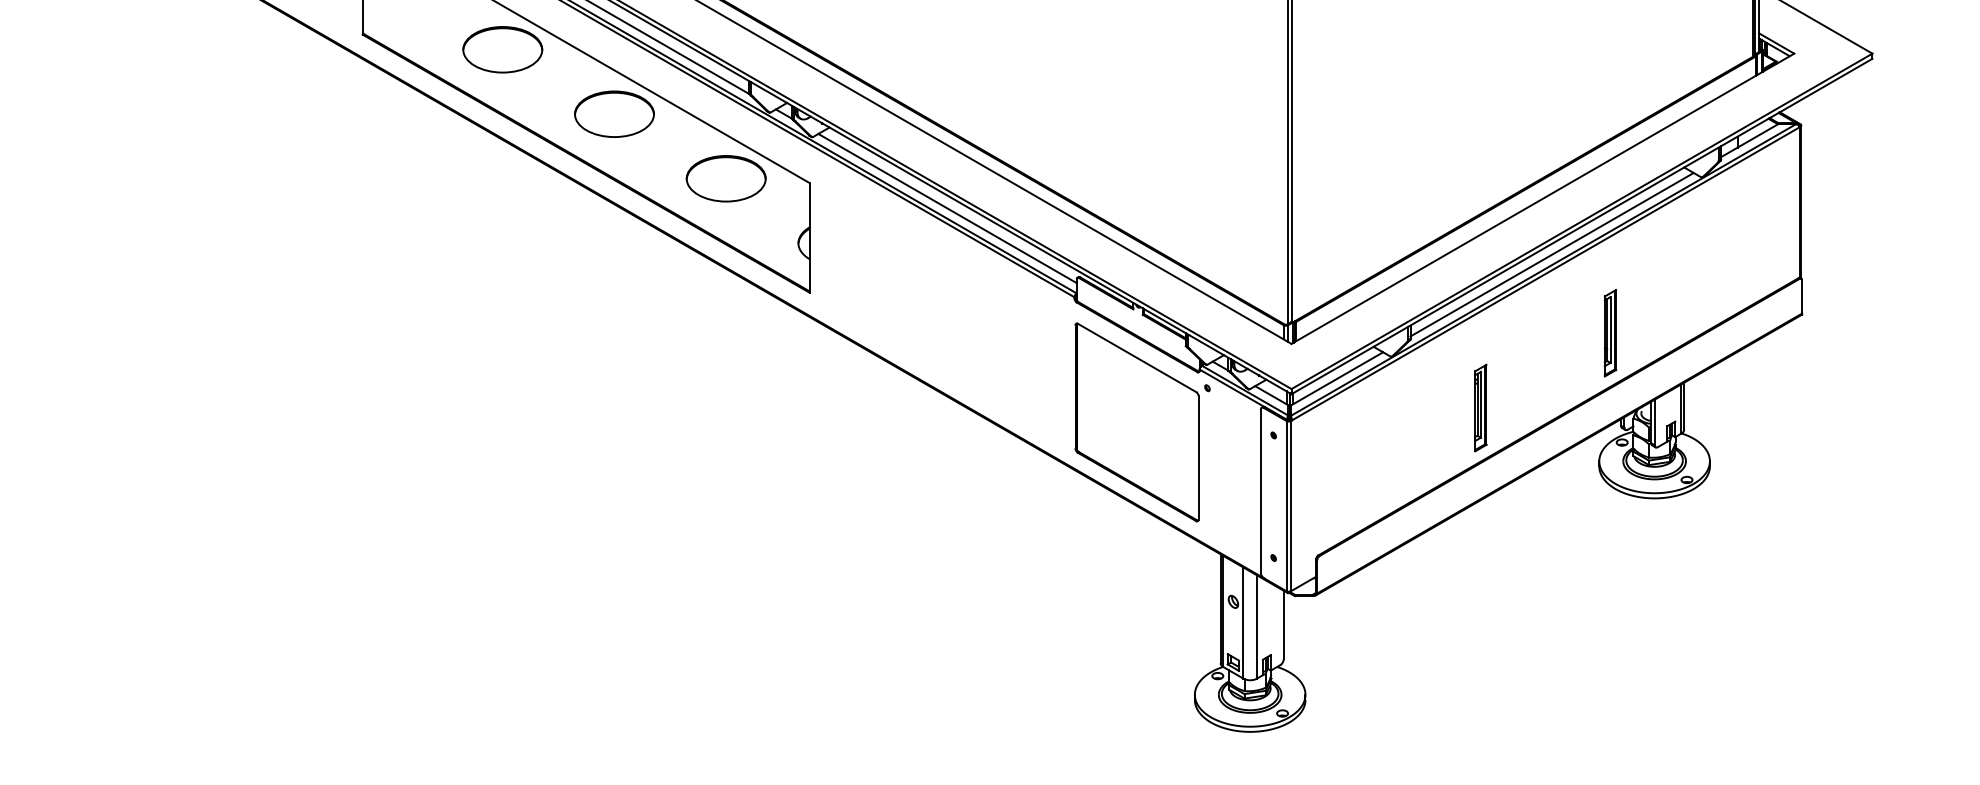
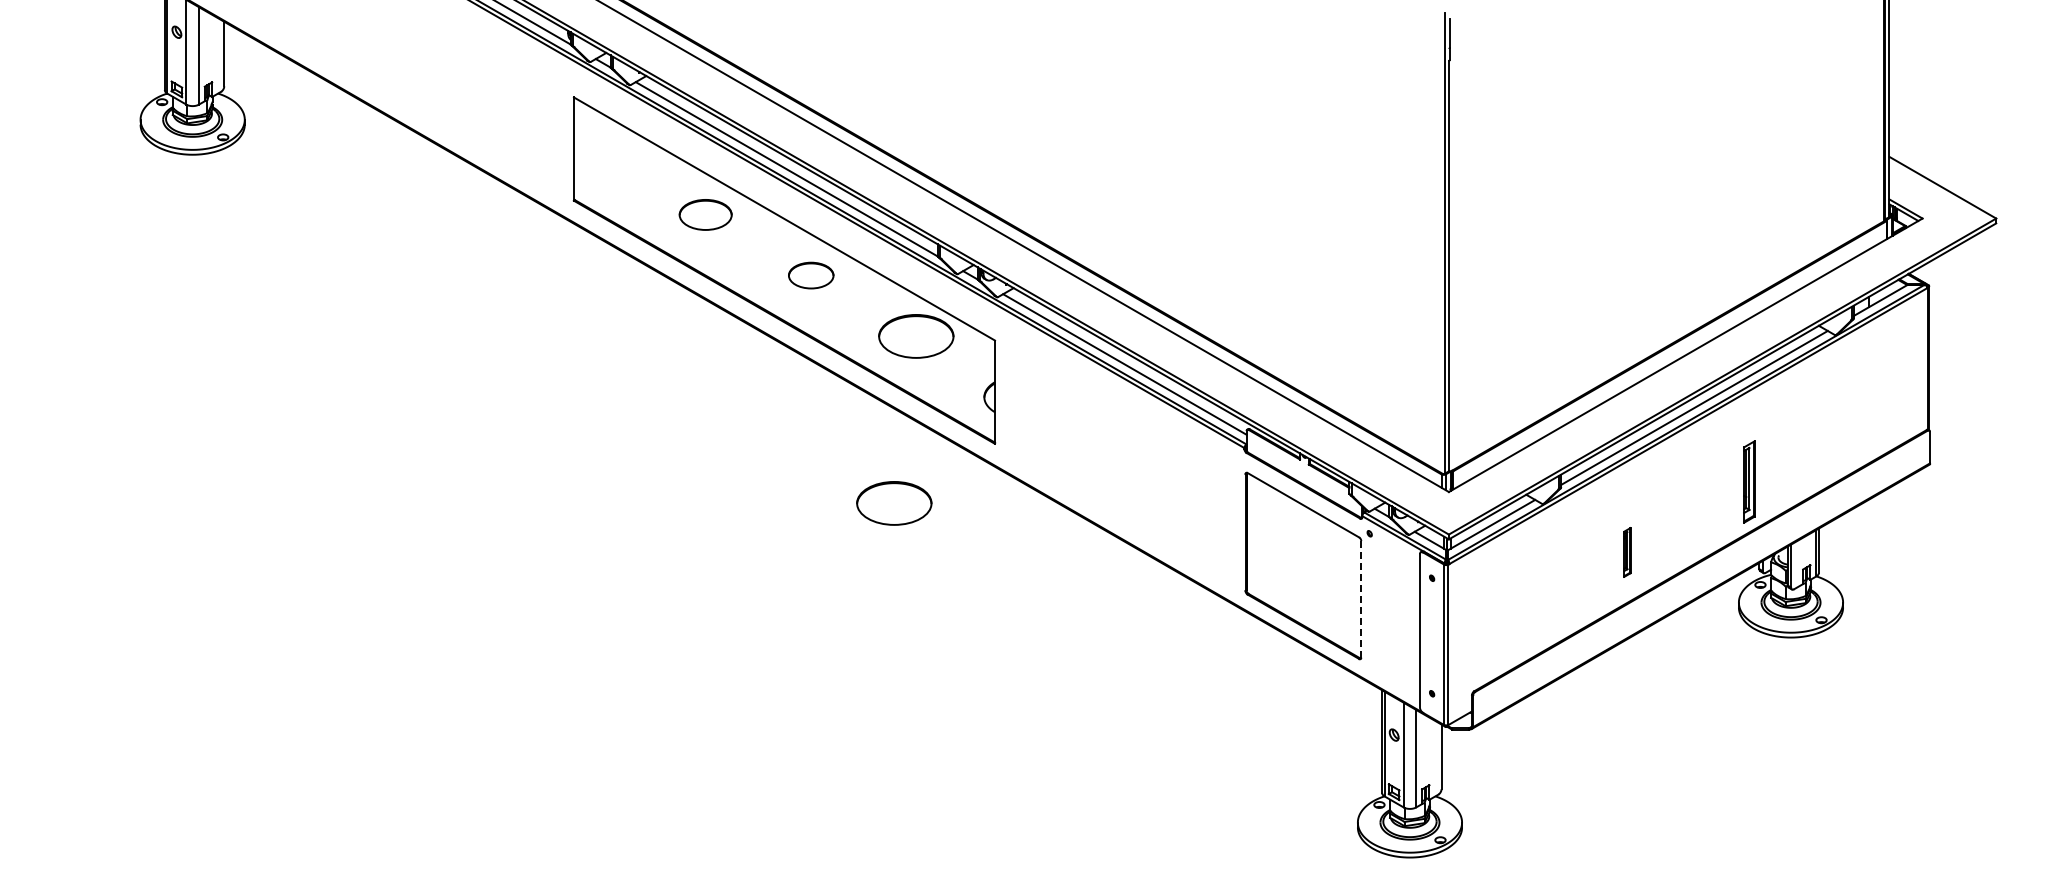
part: (502, 49) -> (705, 214), size x0.7
part: (614, 114) -> (811, 275), size x0.6
part: (703, 356) -> (894, 503), added
part: (1481, 408) -> (1627, 552), size x0.6
line: (1198, 456) -> (1361, 598), solid -> dashed

